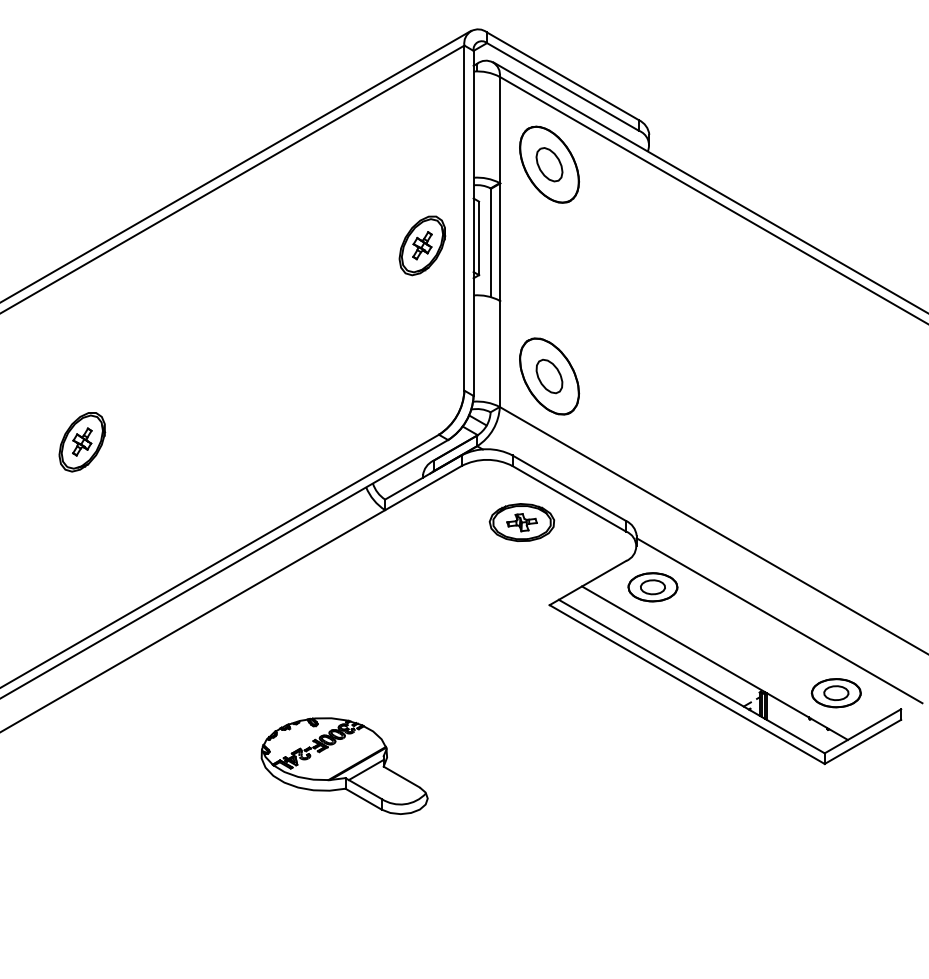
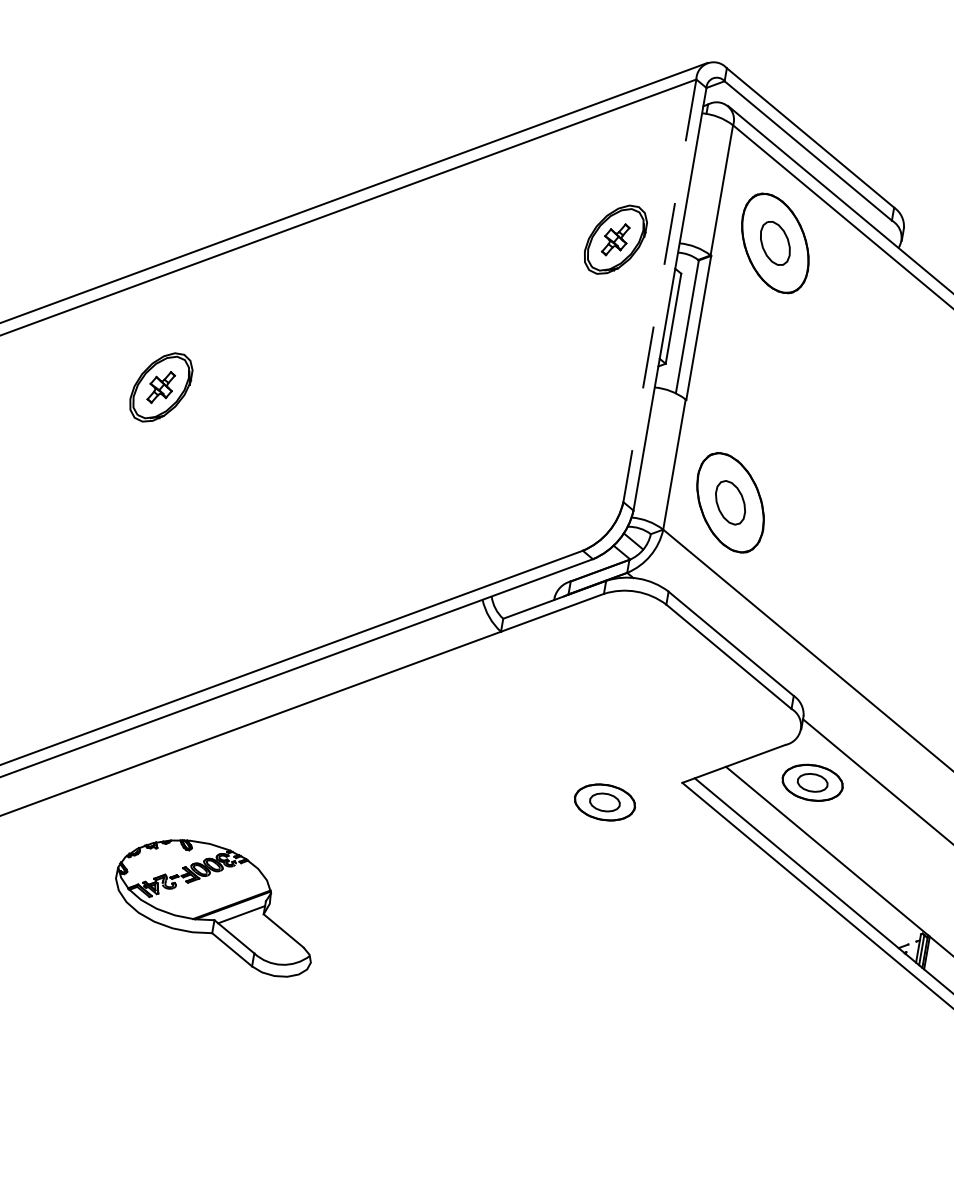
line: (464, 218) -> (659, 291), solid -> dashed
part: (422, 245) -> (615, 239), moved
part: (82, 442) -> (161, 388), moved
part: (521, 522) -> (665, 675), removed
part: (490, 631) -> (604, 802), added
part: (344, 765) -> (215, 904), moved

